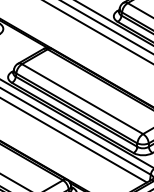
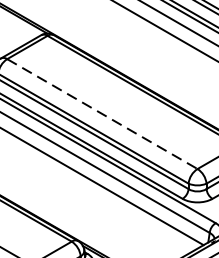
line: (82, 99) -> (102, 114), solid -> dashed

